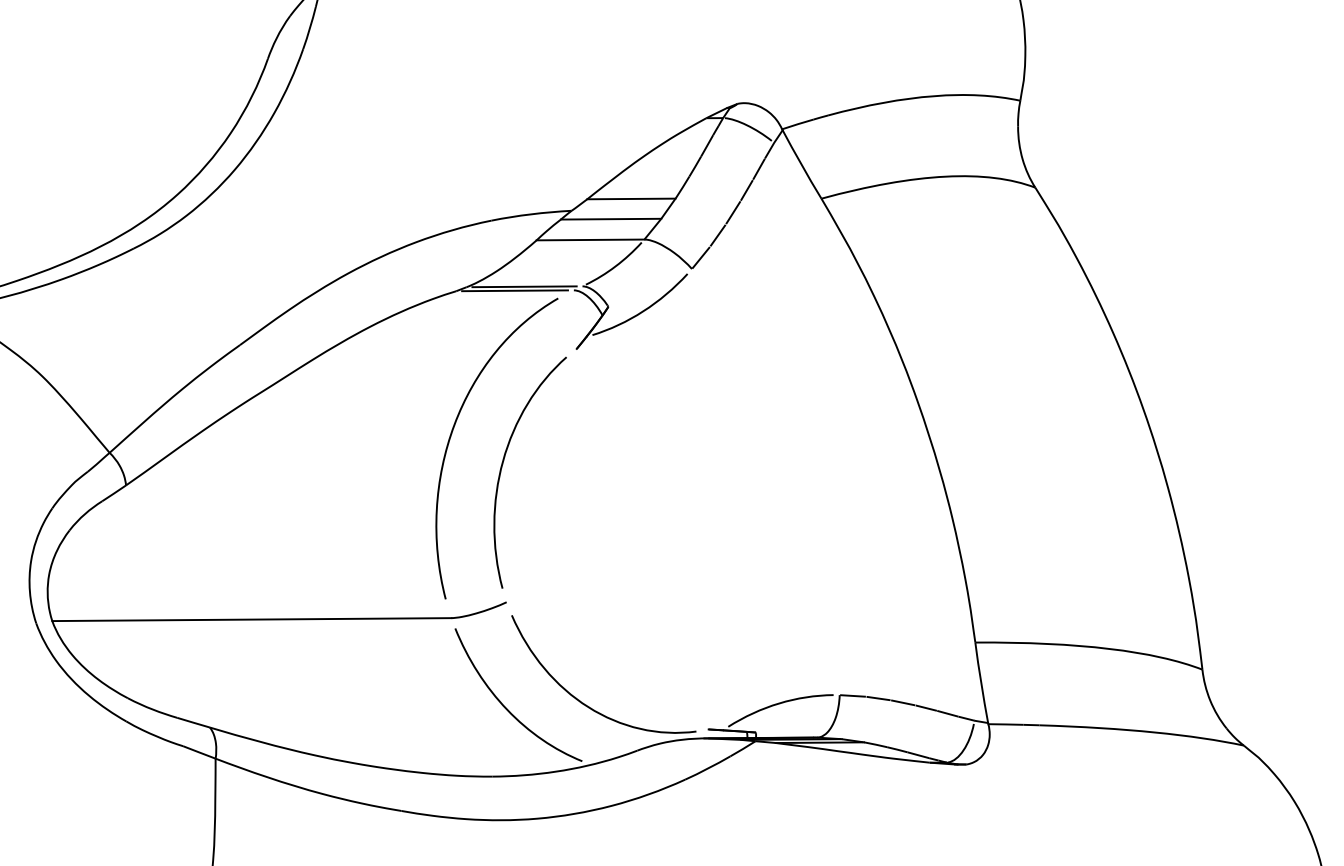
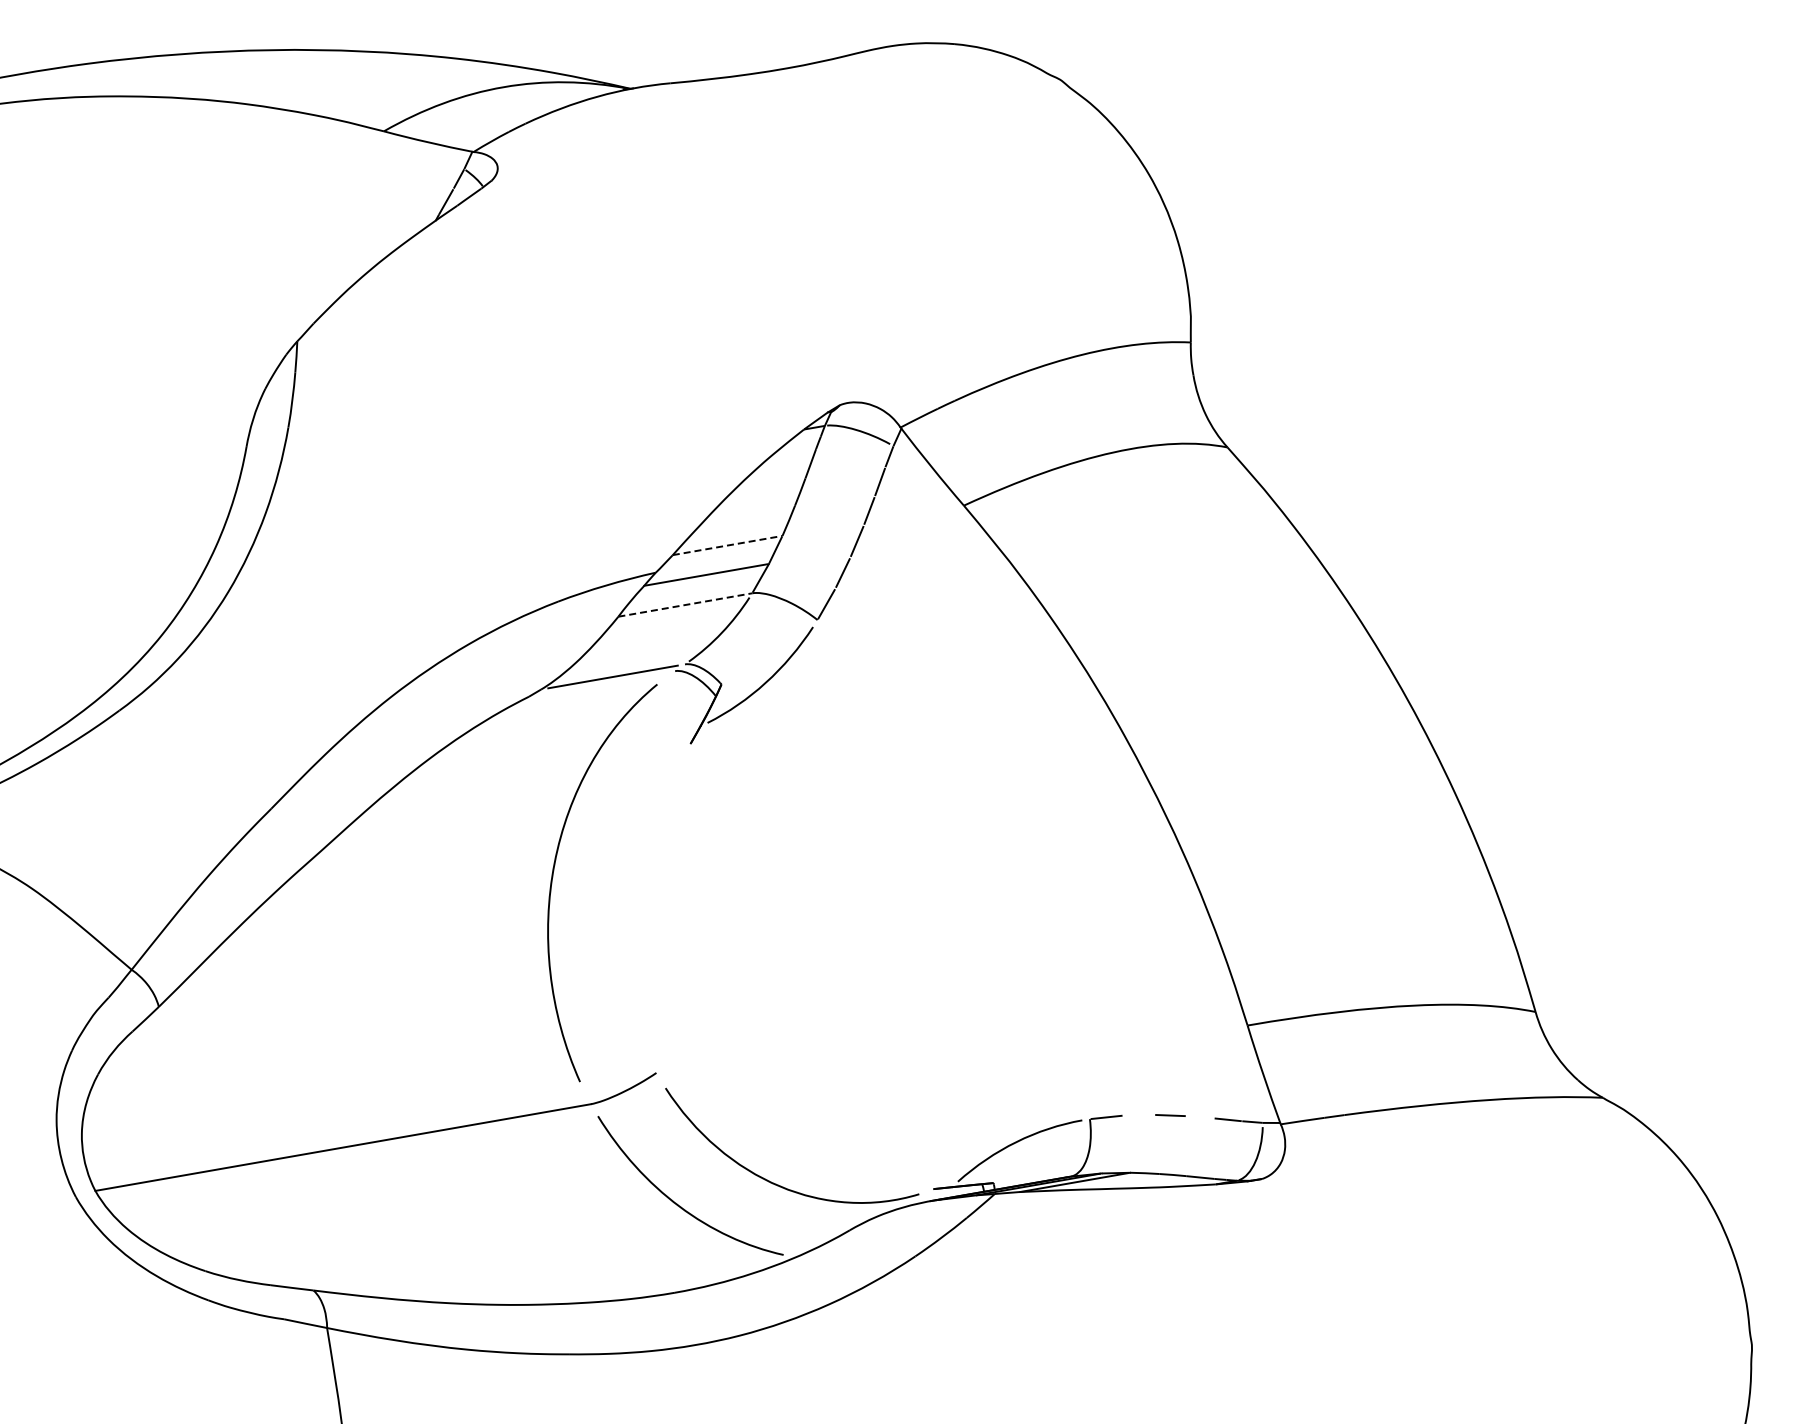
line: (631, 198) -> (727, 545), solid -> dashed
line: (590, 240) -> (685, 605), solid -> dashed
line: (514, 290) -> (601, 683), removed
curve: (503, 465) -> (623, 903), removed
line: (878, 697) -> (1138, 1114), removed
line: (925, 708) -> (1199, 1117), removed

